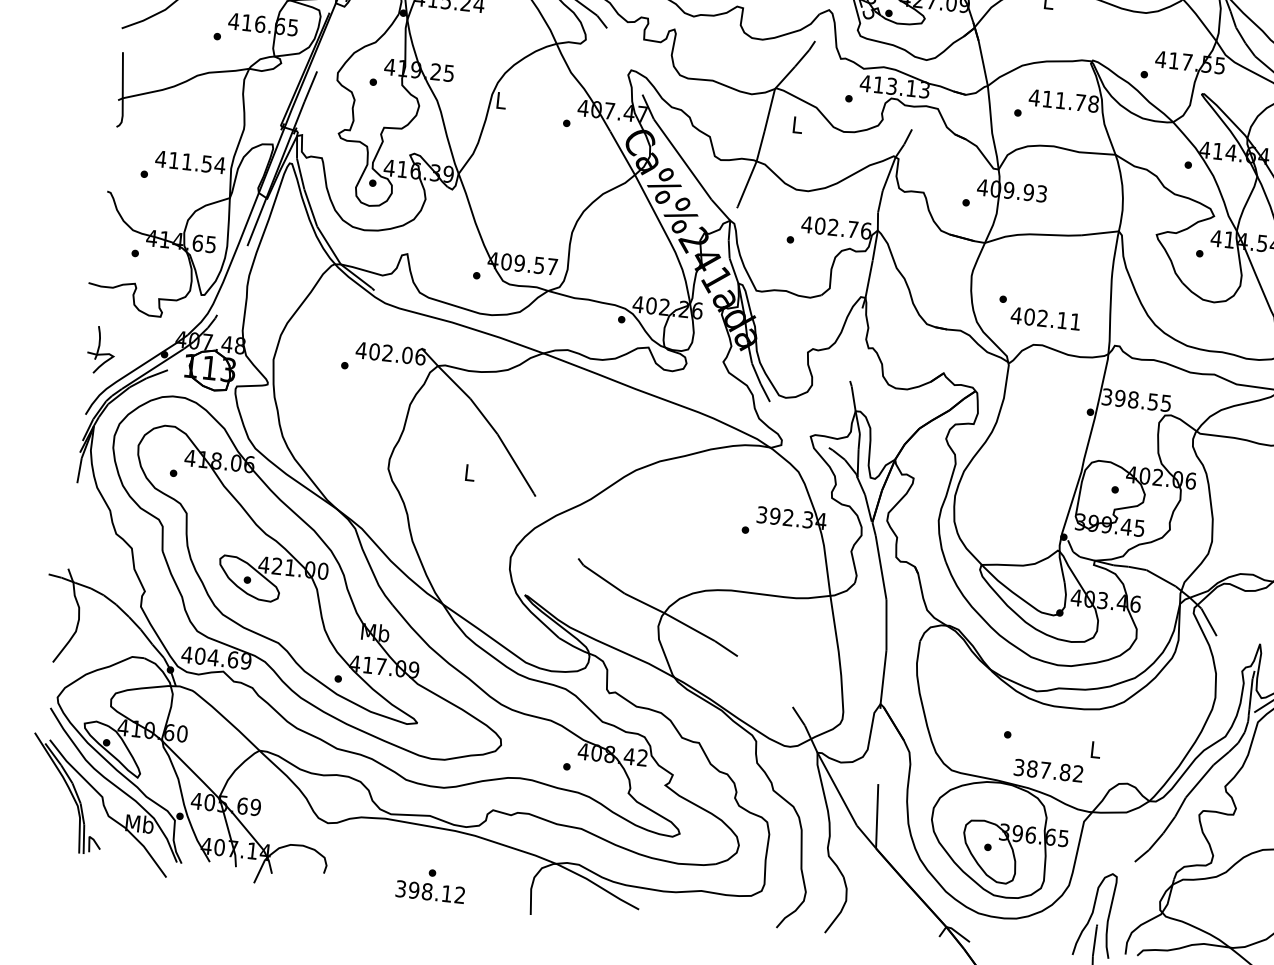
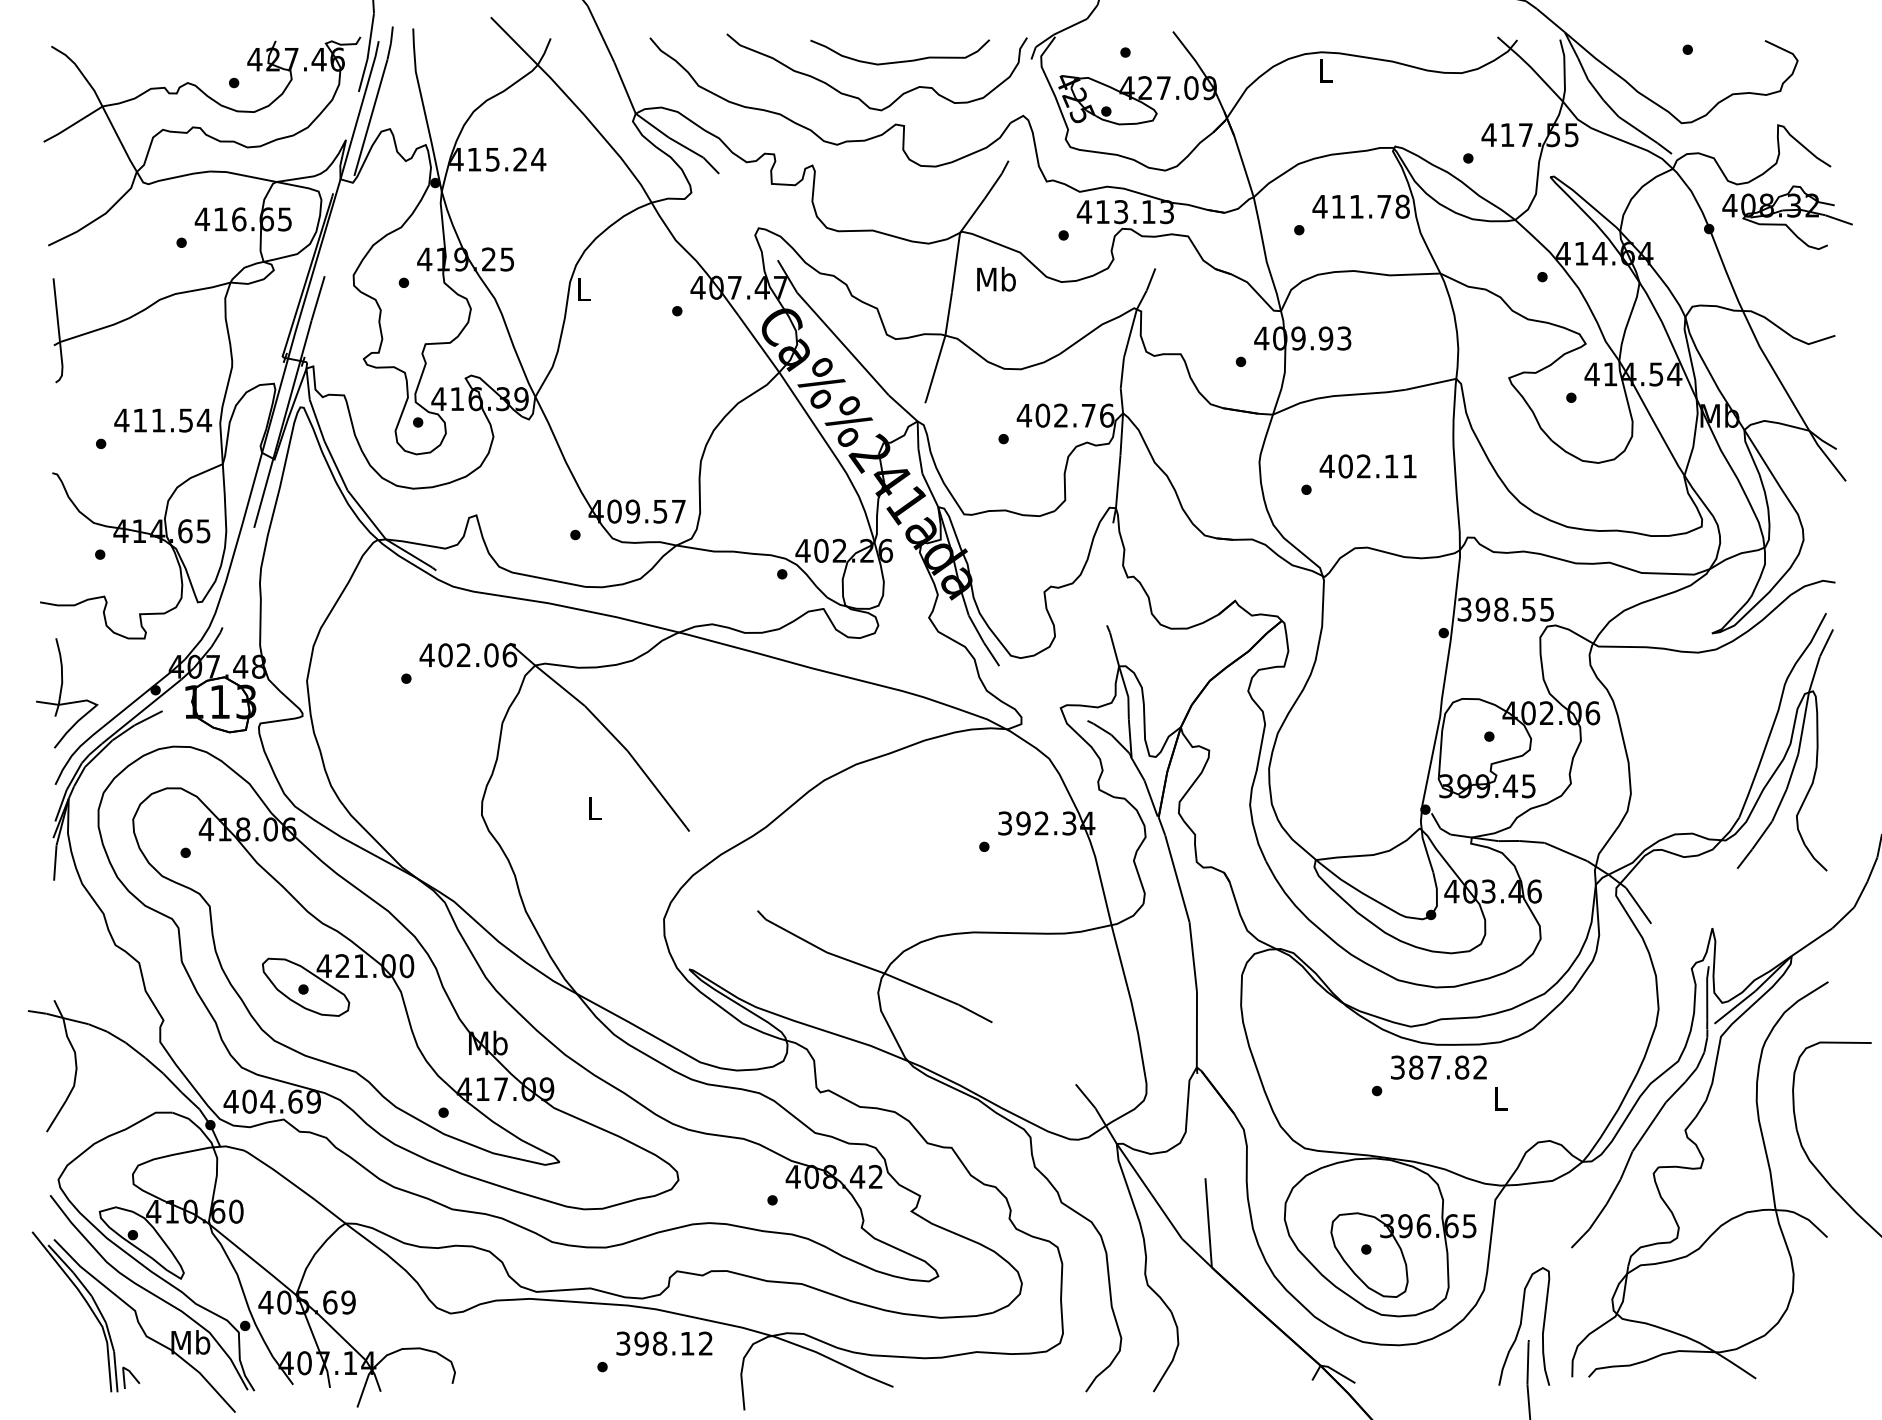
text: (797, 124) -> (996, 278), L -> Mb
text: (1045, 318) -> (1367, 466), moved
part: (101, 350) -> (67, 693), size x1.67
text: (1048, 770) -> (1438, 1067), moved
text: (430, 891) -> (664, 1343), moved

